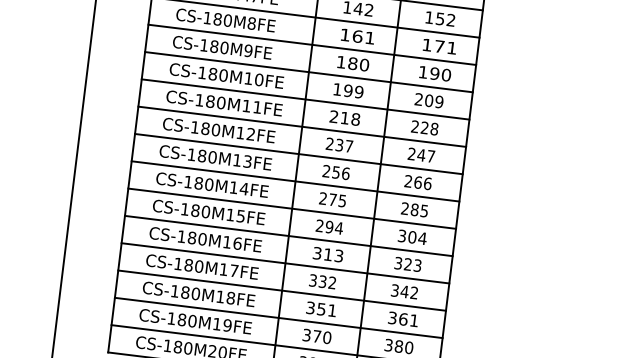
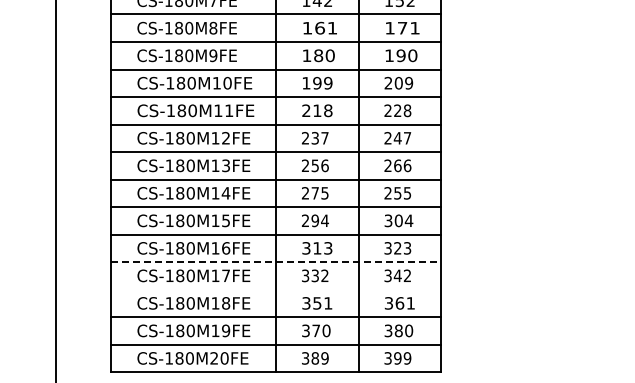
text: (414, 210) -> (397, 193), 285 -> 255
line: (285, 263) -> (276, 262), solid -> dashed
line: (281, 290) -> (275, 289), removed

